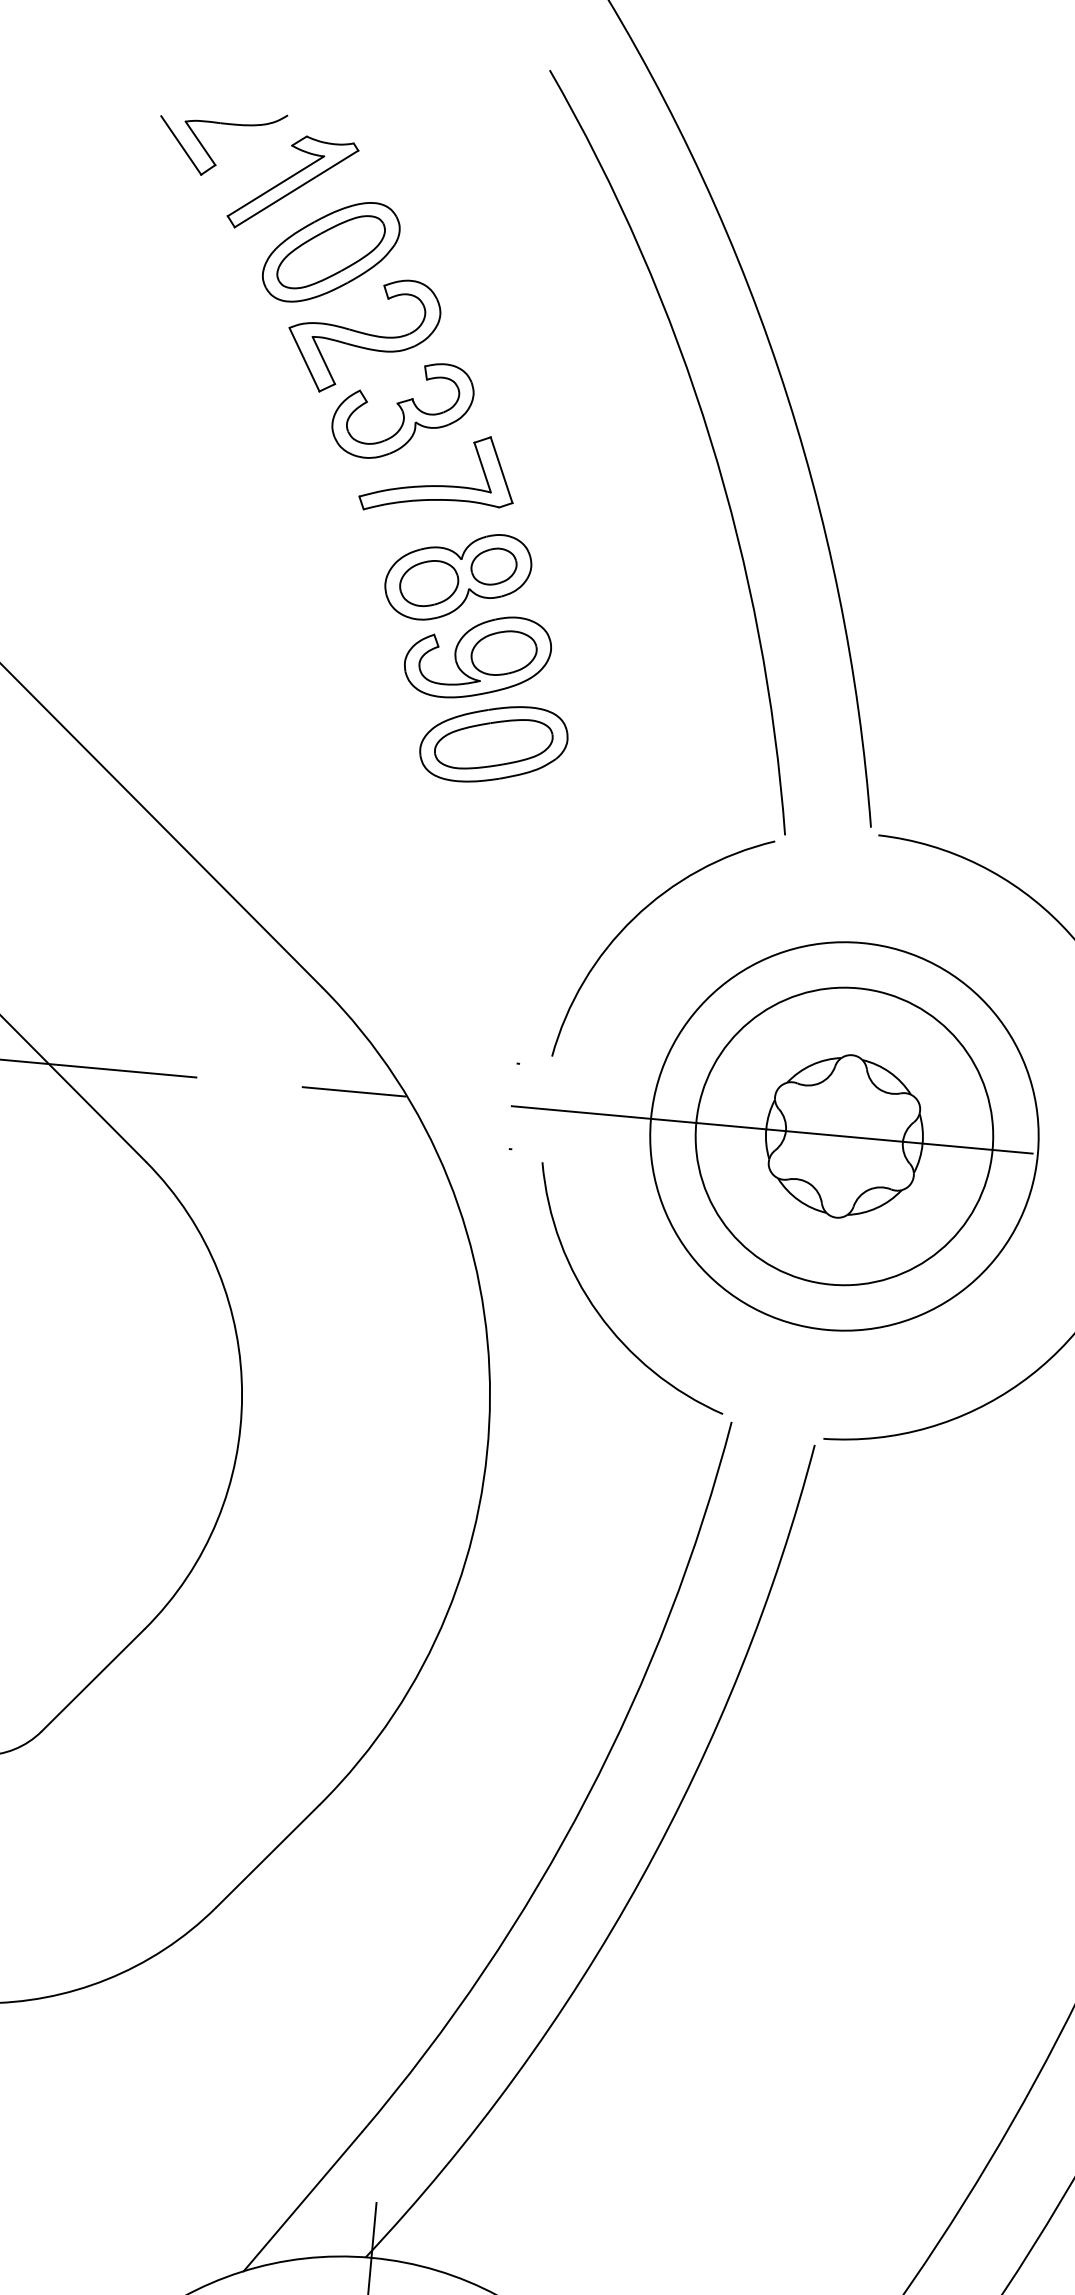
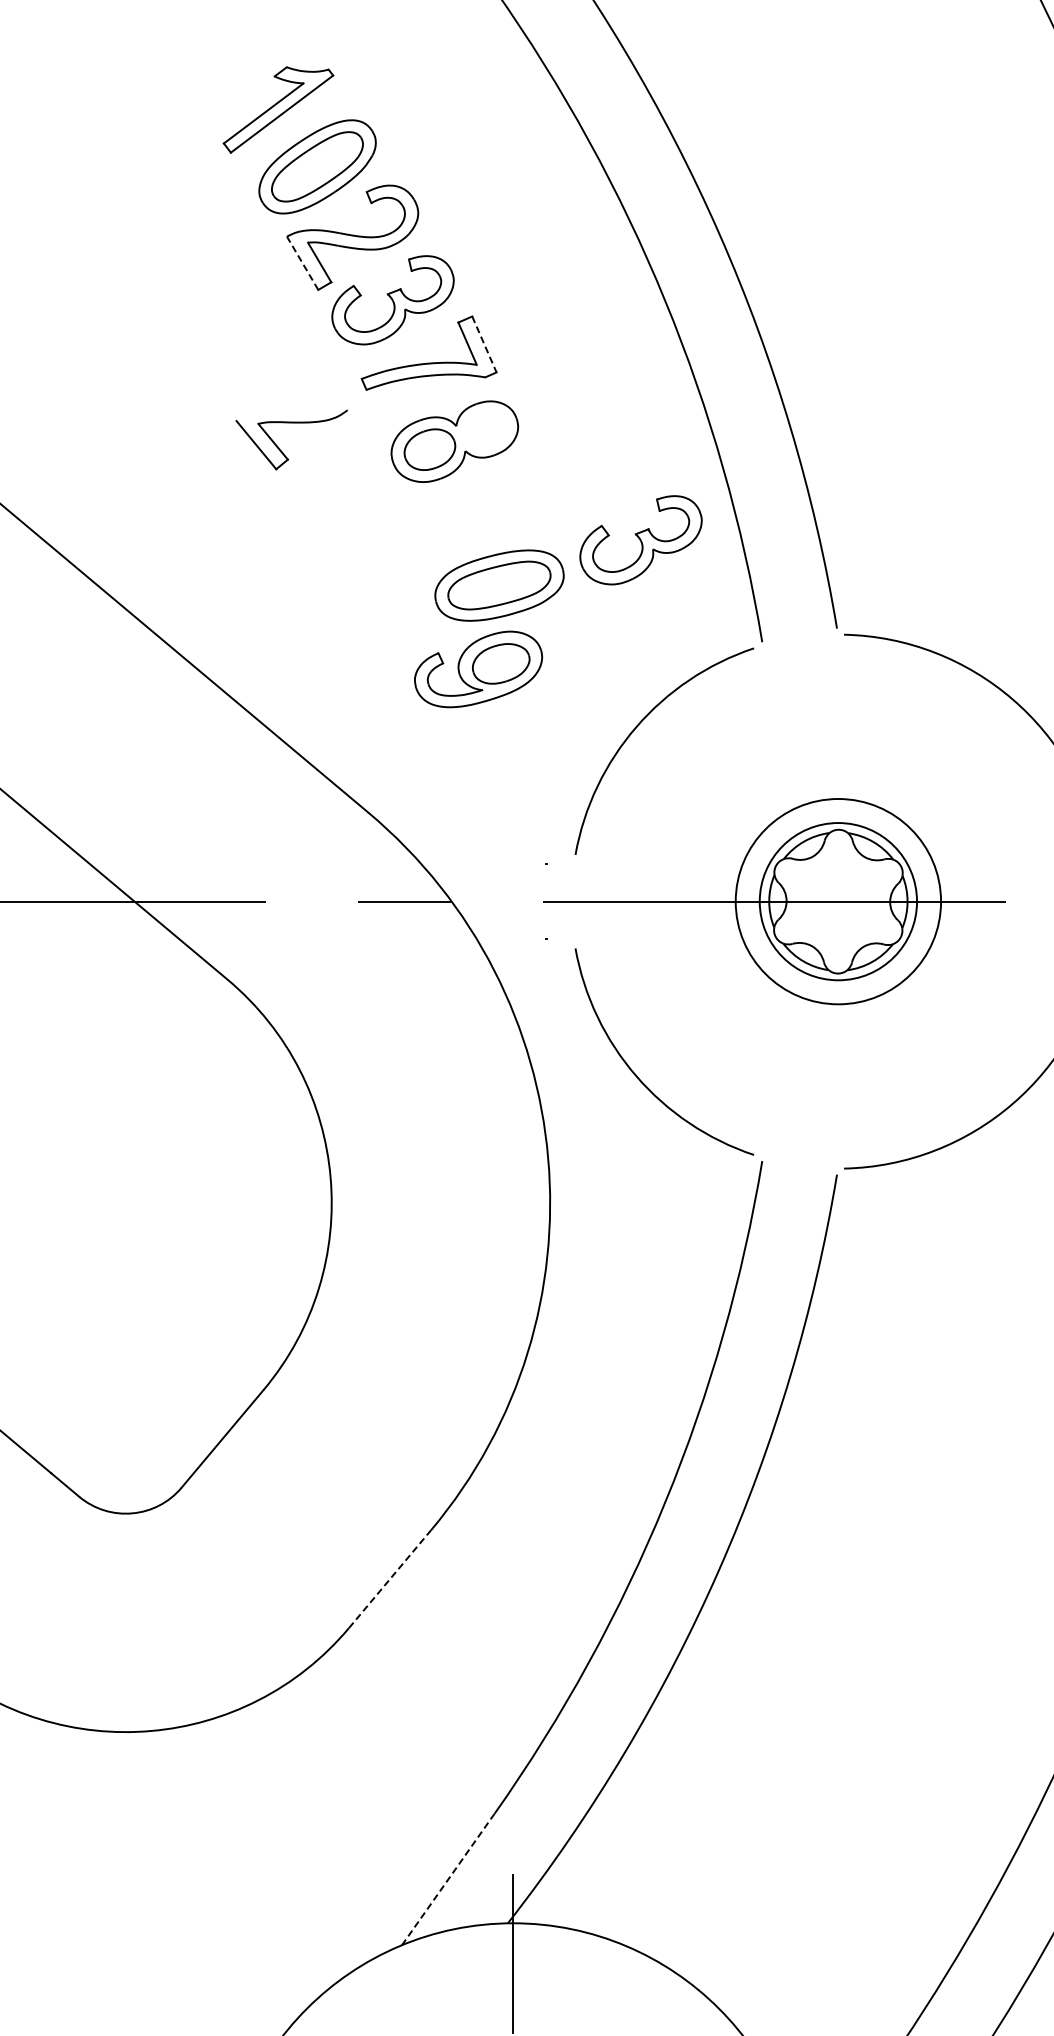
part: (207, 150) -> (279, 447), moved
line: (304, 359) -> (302, 263), solid -> dashed
line: (501, 470) -> (484, 344), solid -> dashed
part: (494, 566) -> (485, 429), removed
part: (477, 657) -> (478, 669), moved
part: (657, 707) -> (640, 540), added
circle: (844, 1136) -> (838, 901), size x0.6
circle: (844, 1136) -> (838, 901), size x0.6
line: (267, 1856) -> (389, 1579), solid -> dashed
line: (303, 2201) -> (448, 1879), solid -> dashed

